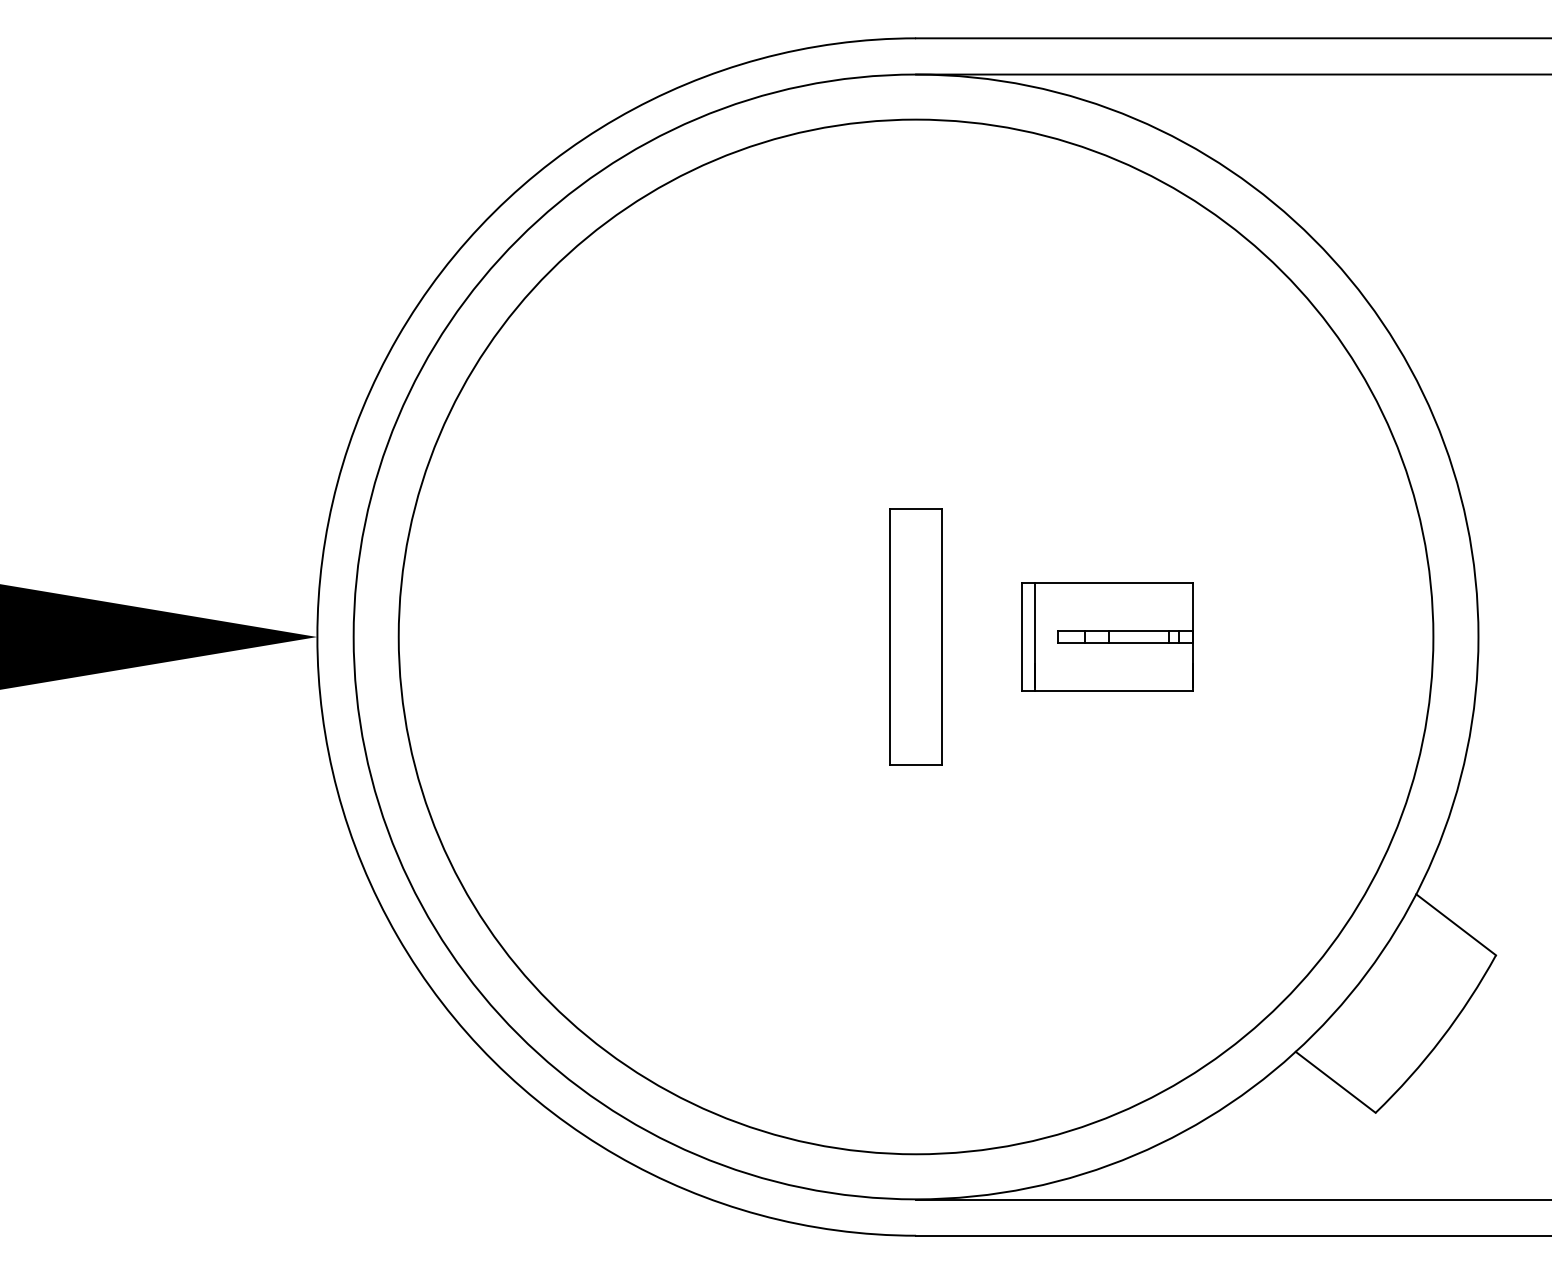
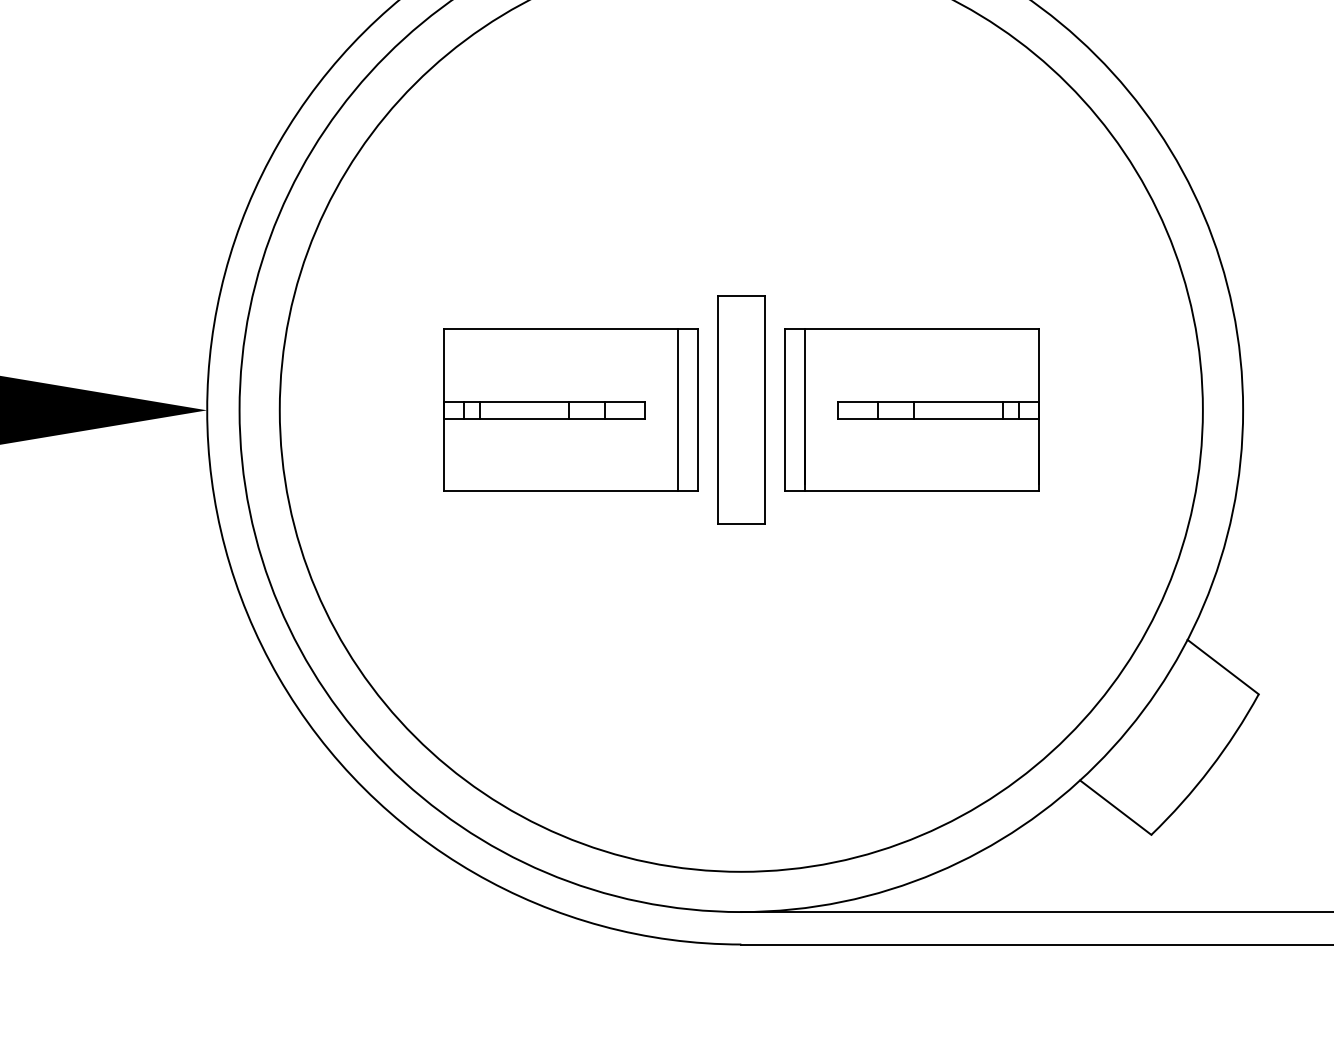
part: (724, 636) -> (570, 409), added
part: (1107, 636) -> (912, 409), size x1.67

